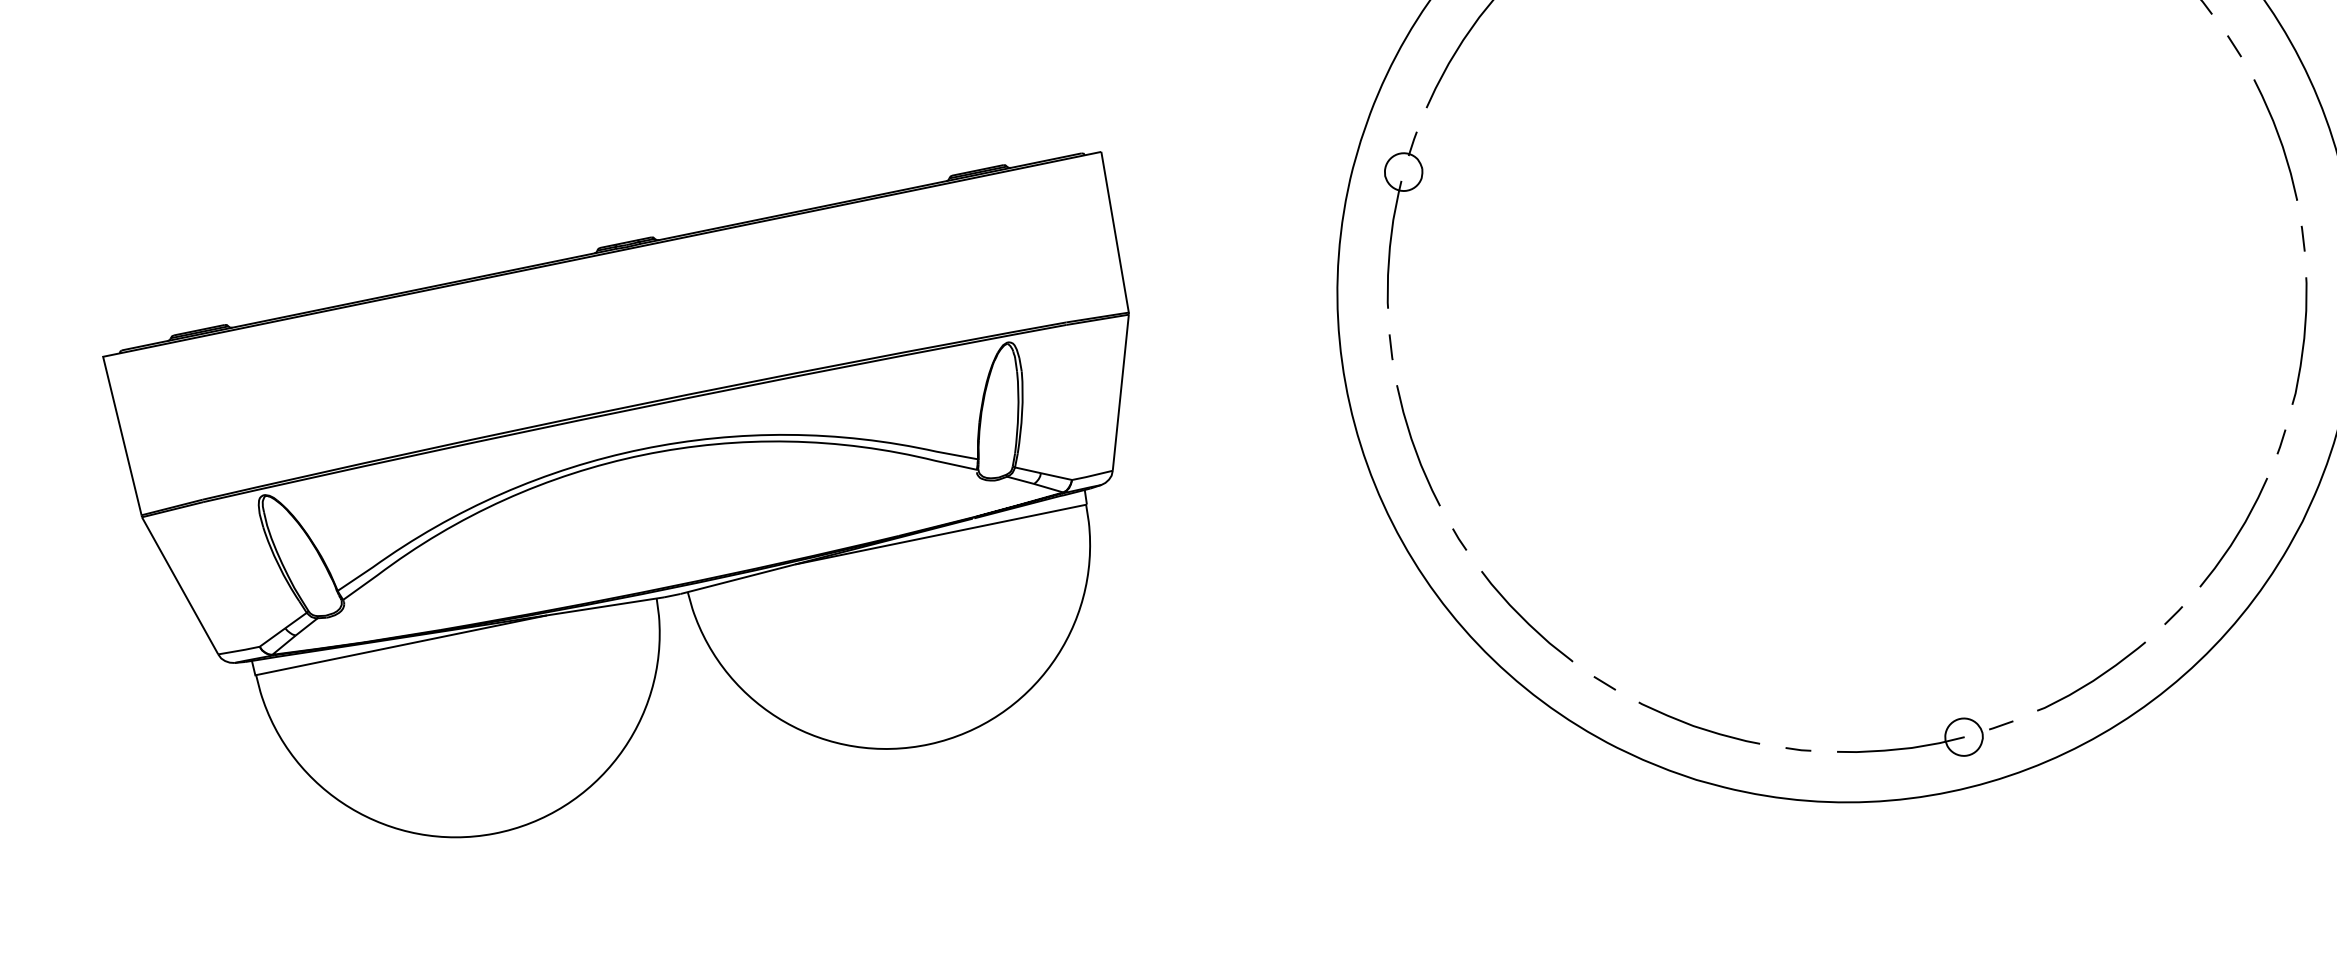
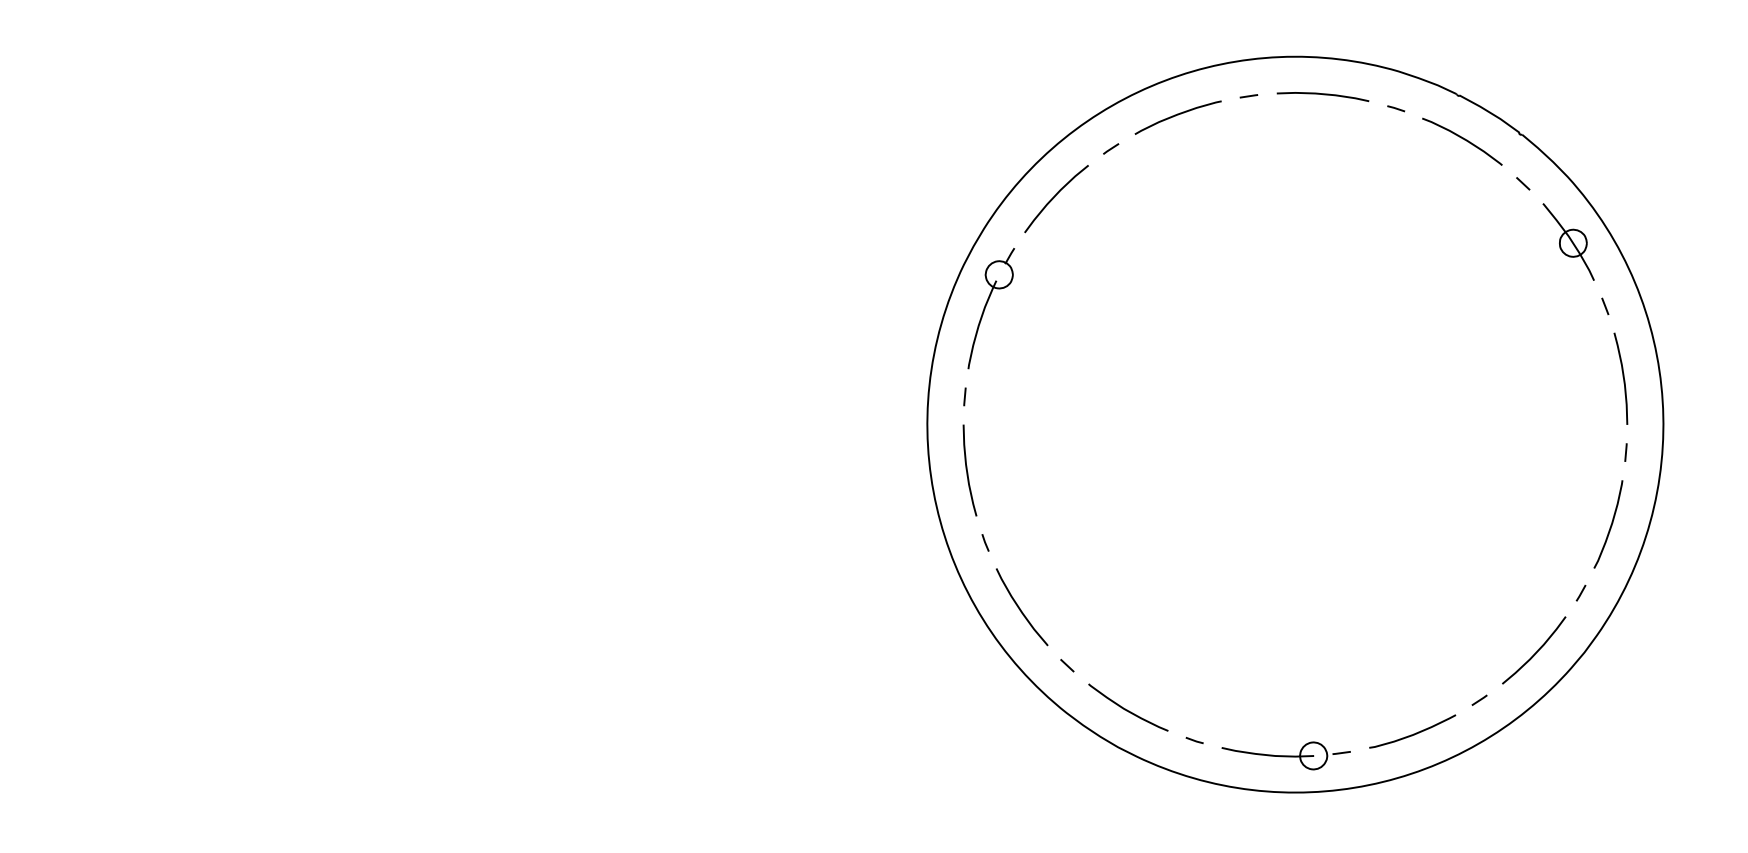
part: (656, 517) -> (420, 410), removed

